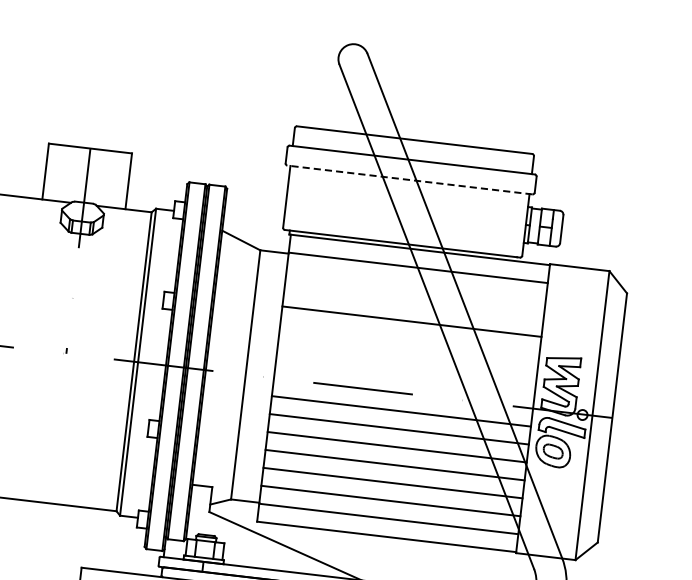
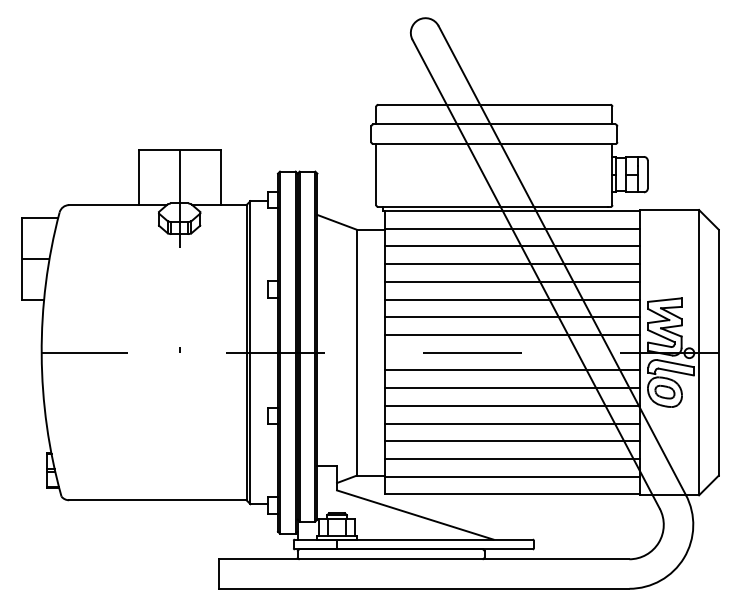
line: (410, 180) -> (494, 144), dashed -> solid
line: (416, 285) -> (512, 246), added
line: (413, 304) -> (512, 264), added
line: (409, 339) -> (512, 299), added
line: (407, 357) -> (512, 317), added
line: (405, 374) -> (512, 334), added

